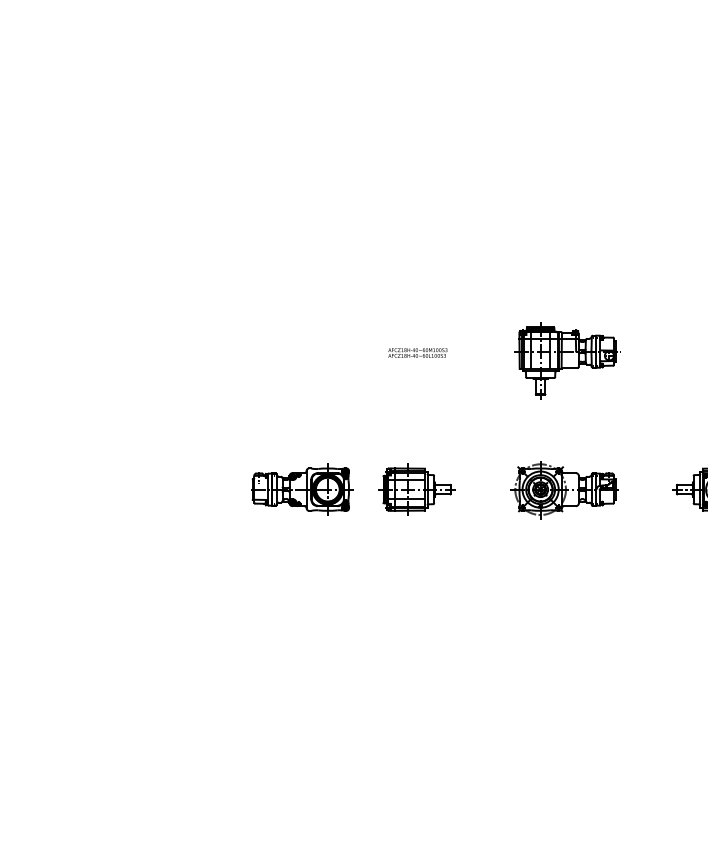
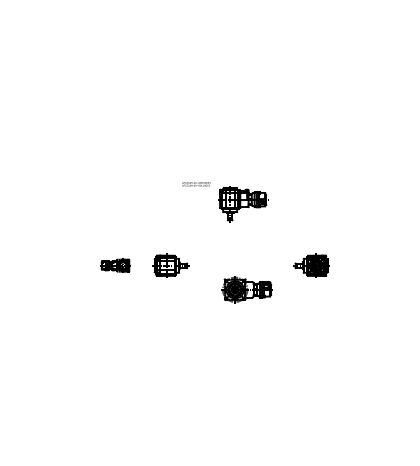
text: (418, 353) -> (196, 184), moved
part: (301, 488) -> (115, 265), size x0.6
part: (564, 488) -> (246, 289), moved

